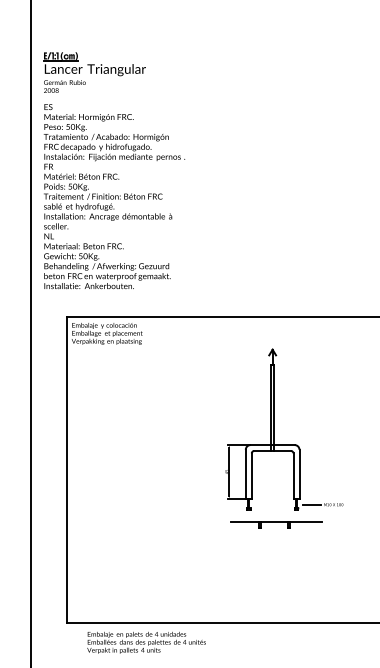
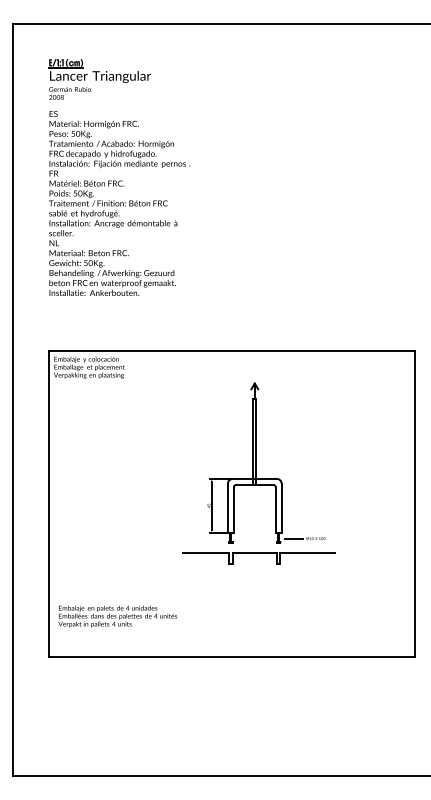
part: (114, 170) -> (119, 177), moved
part: (276, 524) -> (258, 558), size x1.67
text: (146, 642) -> (117, 616), moved

